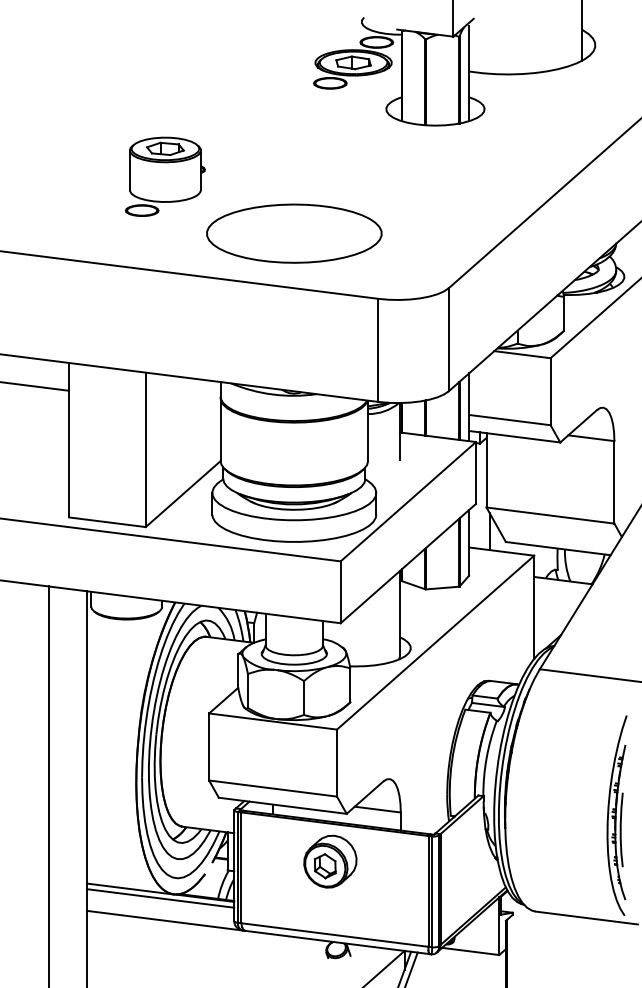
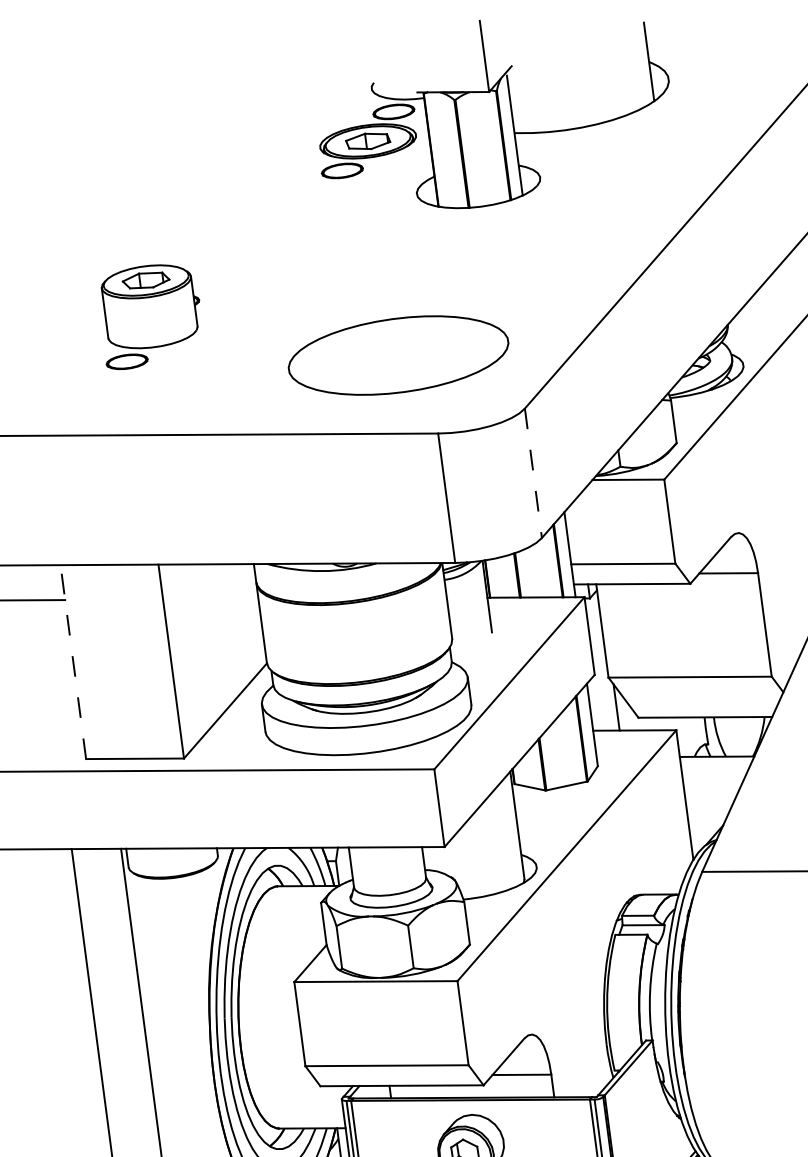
part: (294, 233) -> (398, 355), moved
line: (448, 339) -> (533, 472), solid -> dashed
line: (69, 439) -> (73, 661), solid -> dashed

